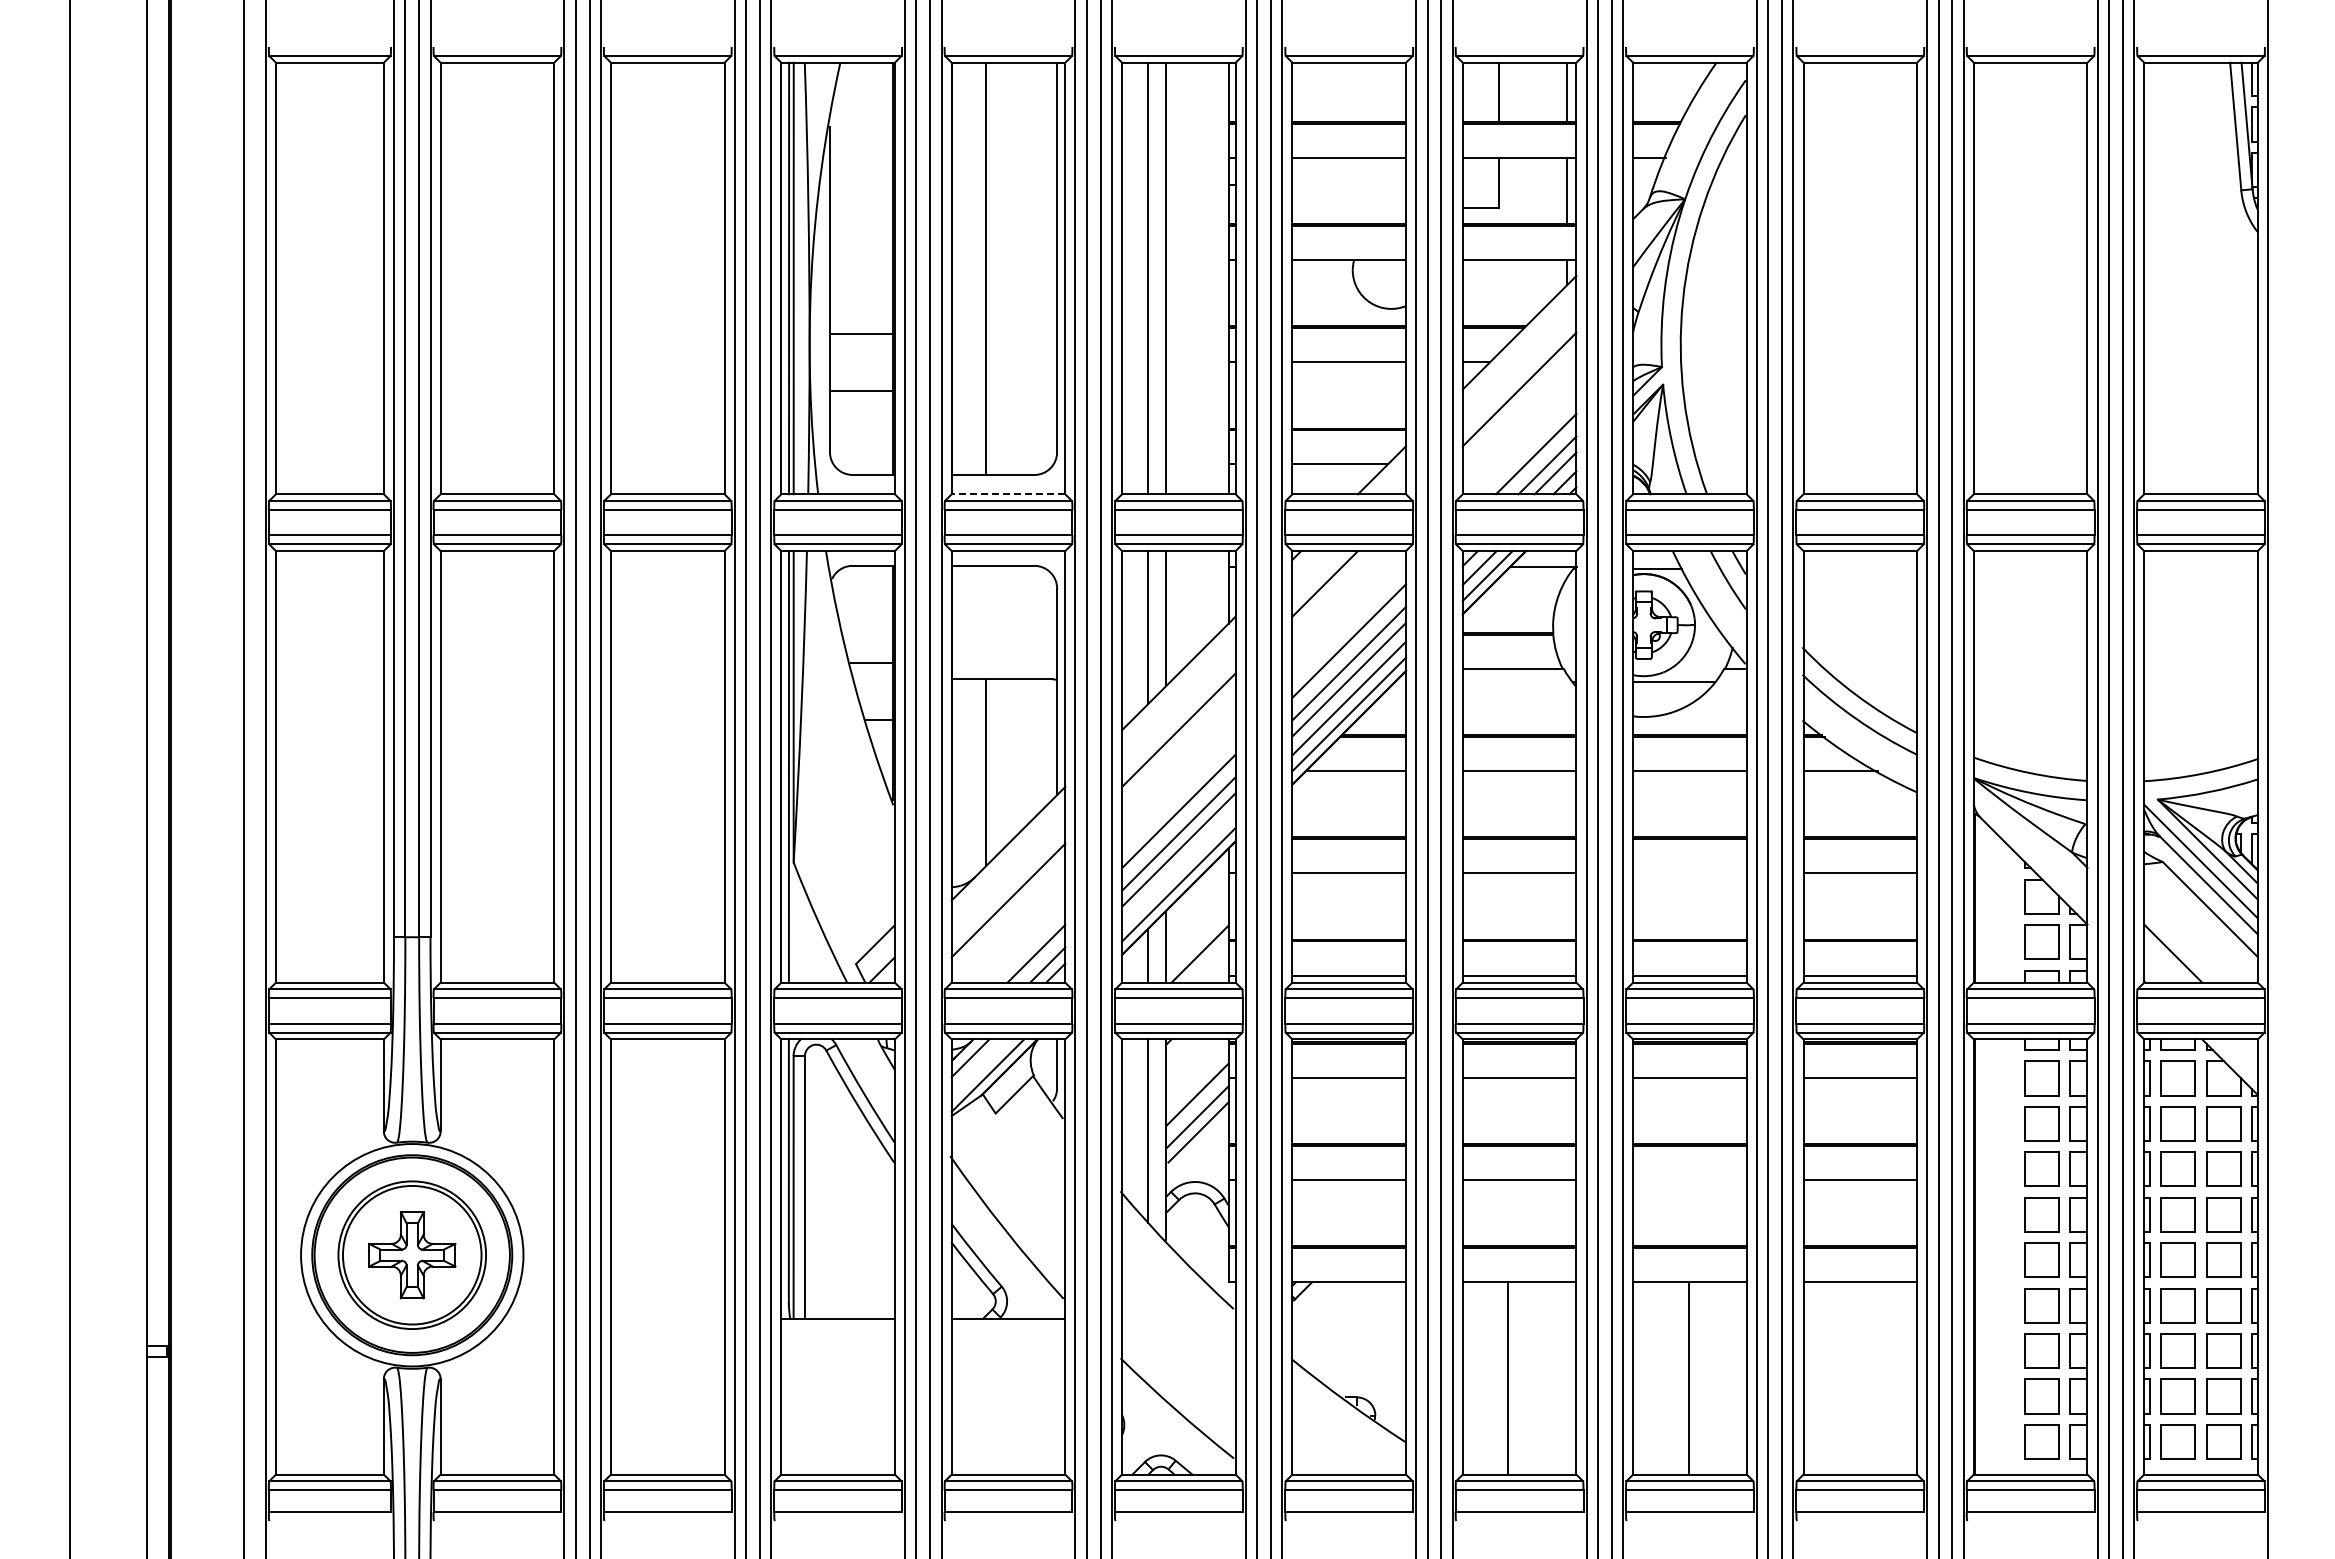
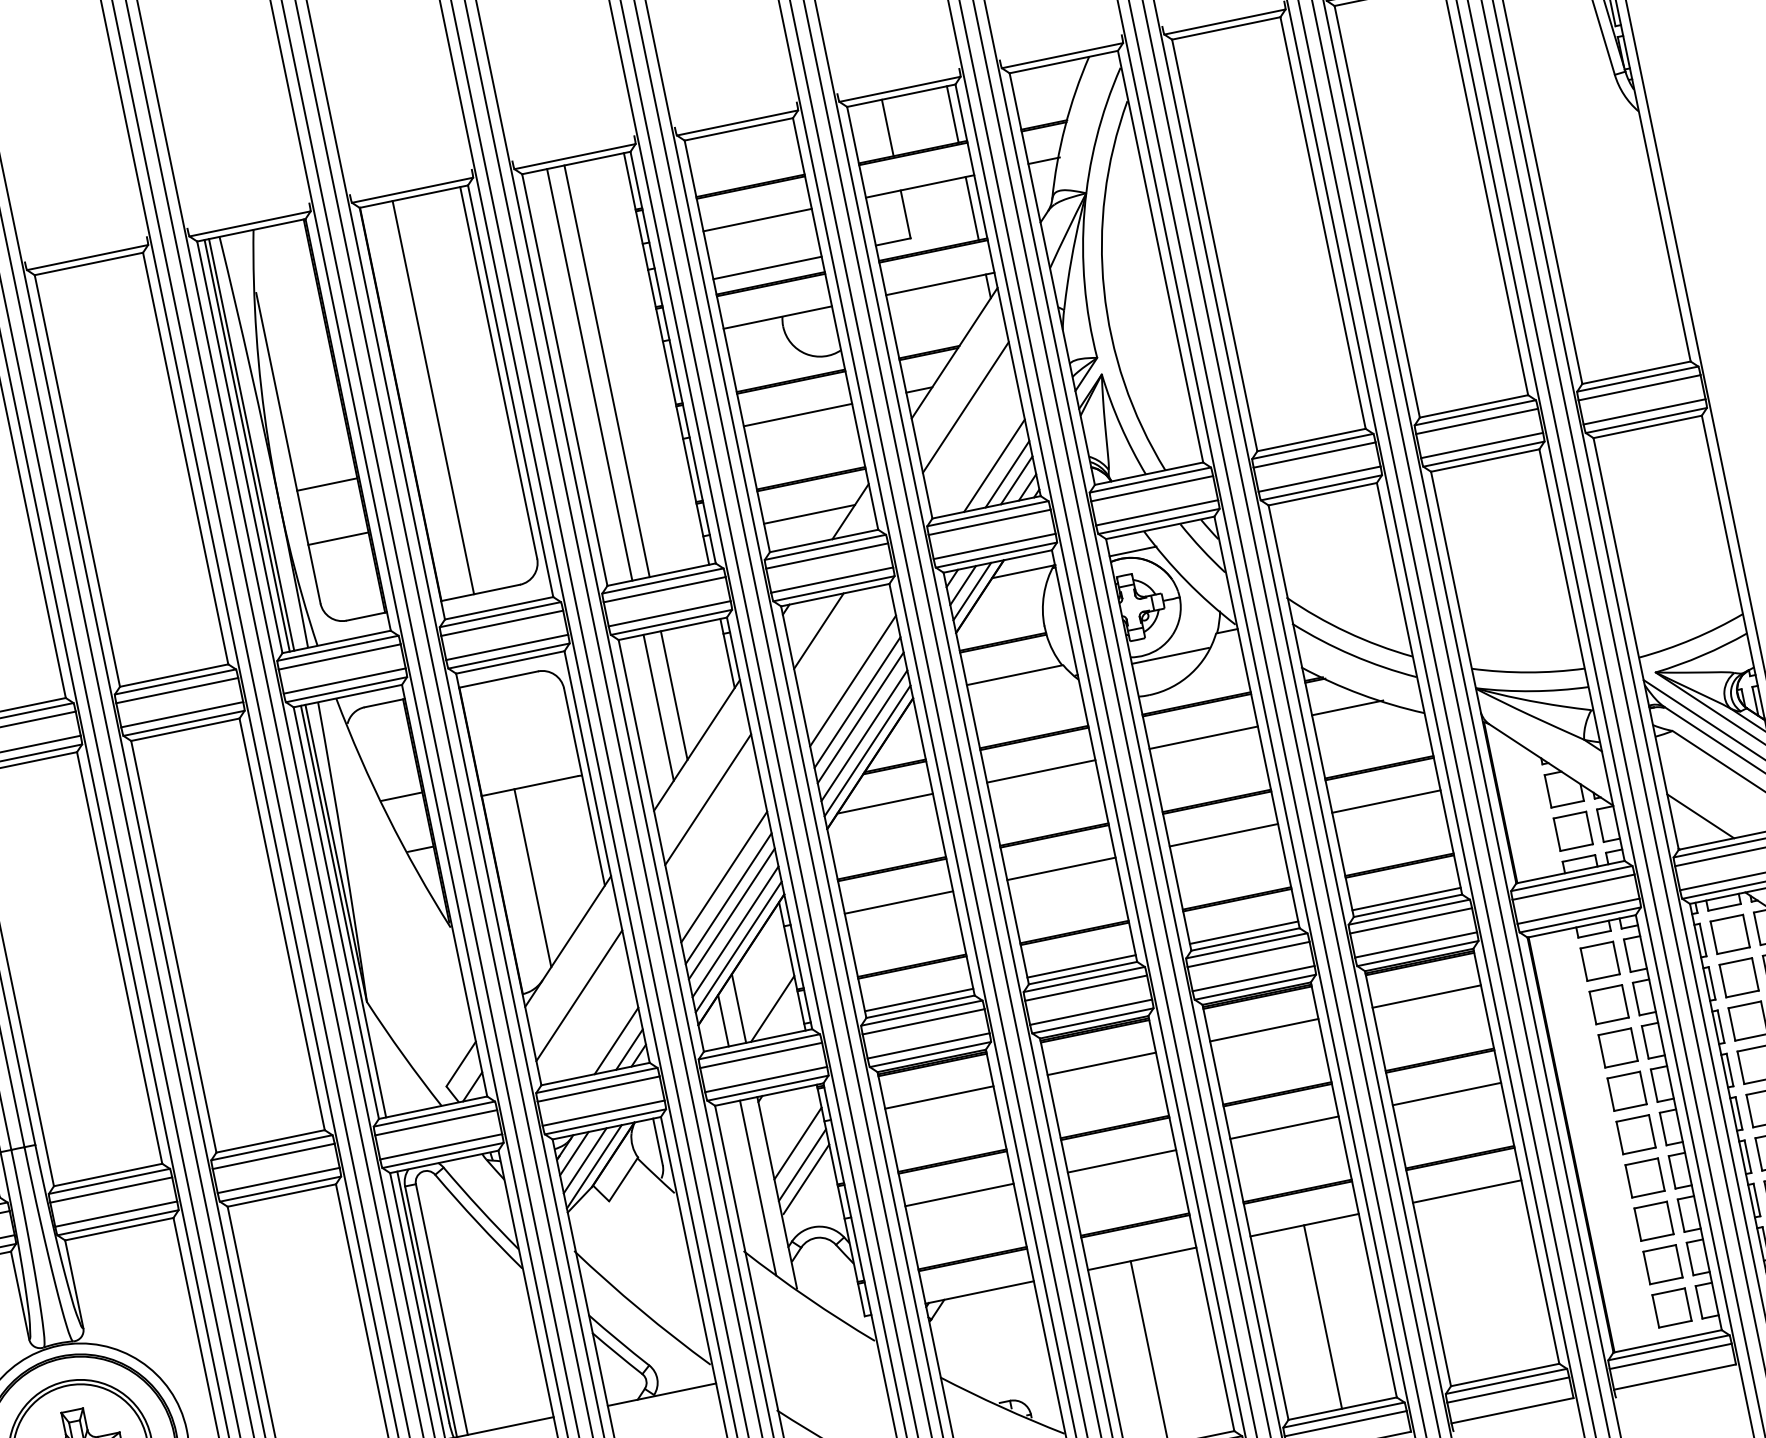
line: (1349, 208) -> (767, 268), added
line: (1008, 494) -> (499, 608), dashed -> solid
line: (1178, 868) -> (735, 931), added
line: (1689, 873) -> (1223, 835), added
line: (979, 1067) -> (584, 1160), added
line: (1689, 1180) -> (1284, 1128), added

